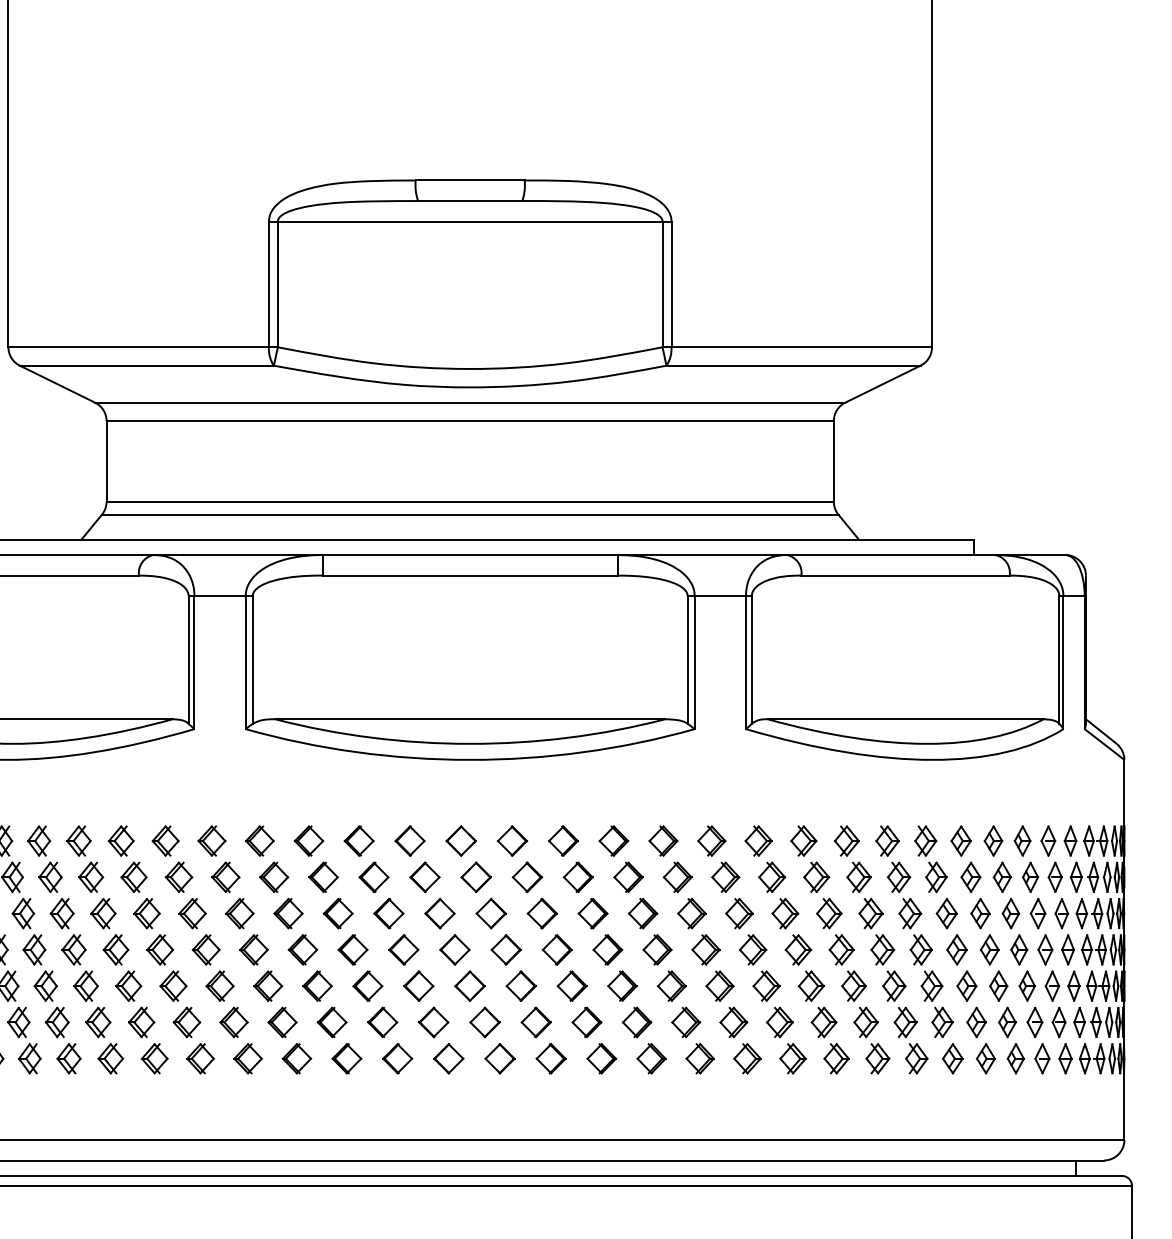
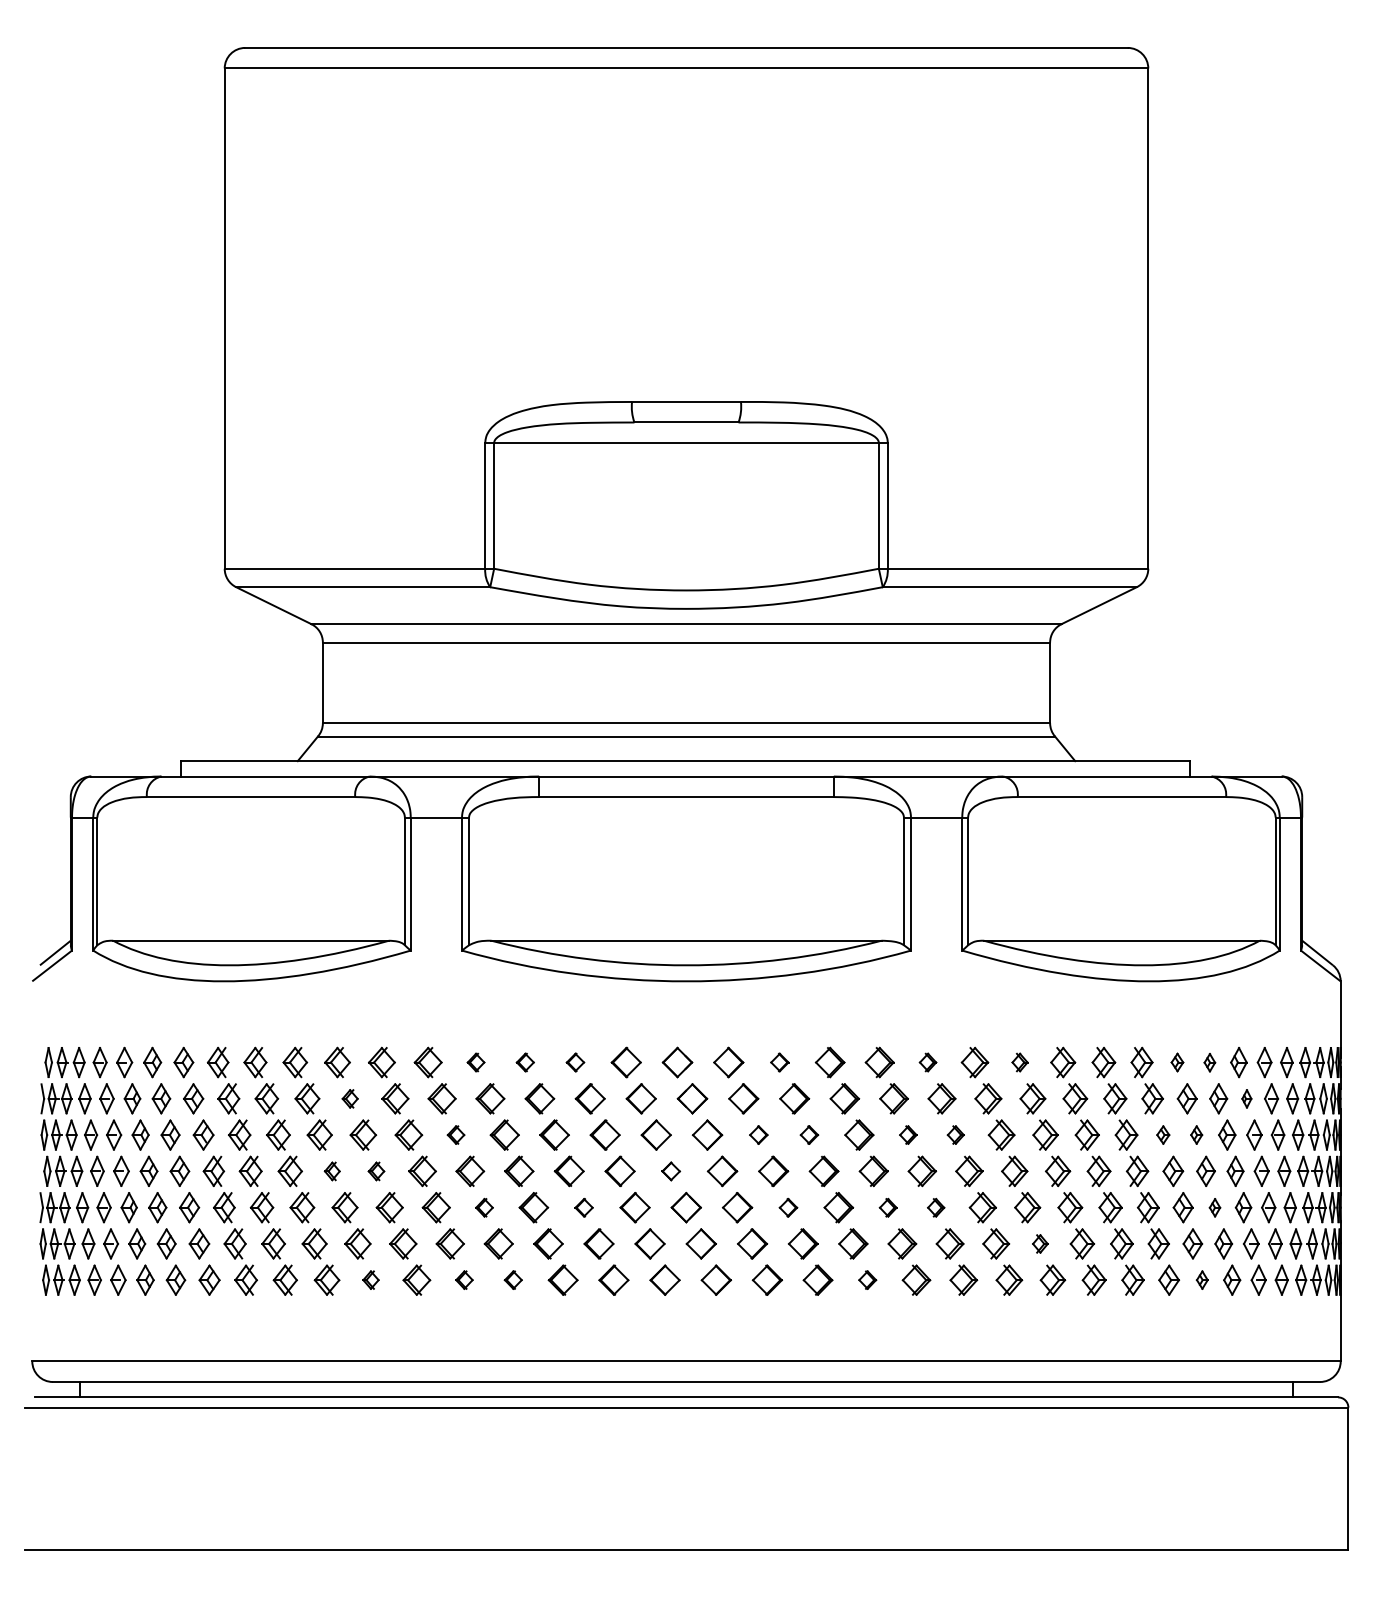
part: (259, 841) -> (475, 1062), size x0.6
part: (309, 841) -> (525, 1062), size x0.6
part: (359, 841) -> (575, 1062), size x0.6
part: (563, 841) -> (779, 1062), size x0.6
part: (711, 841) -> (927, 1062), size x0.6
part: (803, 841) -> (1019, 1062), size x0.6
part: (961, 841) -> (1177, 1062), size x0.6
part: (993, 841) -> (1209, 1062), size x0.6
part: (133, 877) -> (349, 1098), size x0.6
part: (1030, 877) -> (1246, 1098), size x0.6
part: (239, 913) -> (455, 1134), size x0.6
part: (542, 913) -> (758, 1134), size x0.6
part: (593, 913) -> (809, 1134), size x0.6
part: (692, 913) -> (908, 1134), size x0.6
part: (739, 913) -> (955, 1134), size x0.6
part: (947, 913) -> (1163, 1134), size x0.6
part: (980, 913) -> (1196, 1134), size x0.6
part: (116, 950) -> (332, 1171), size x0.6
part: (160, 950) -> (376, 1171), size x0.6
part: (454, 950) -> (670, 1171), size x0.6
part: (268, 986) -> (484, 1207), size x0.6
part: (367, 986) -> (583, 1207), size x0.6
part: (572, 986) -> (788, 1207), size x0.6
part: (672, 986) -> (888, 1207), size x0.6
part: (719, 986) -> (935, 1207), size x0.6
part: (998, 986) -> (1214, 1207), size x0.6
part: (824, 1022) -> (1040, 1243), size x0.6
part: (154, 1058) -> (370, 1279), size x0.6
part: (248, 1058) -> (464, 1279), size x0.6
part: (297, 1058) -> (513, 1279), size x0.6
part: (651, 1058) -> (867, 1279), size x0.6
part: (986, 1058) -> (1202, 1279), size x0.6

